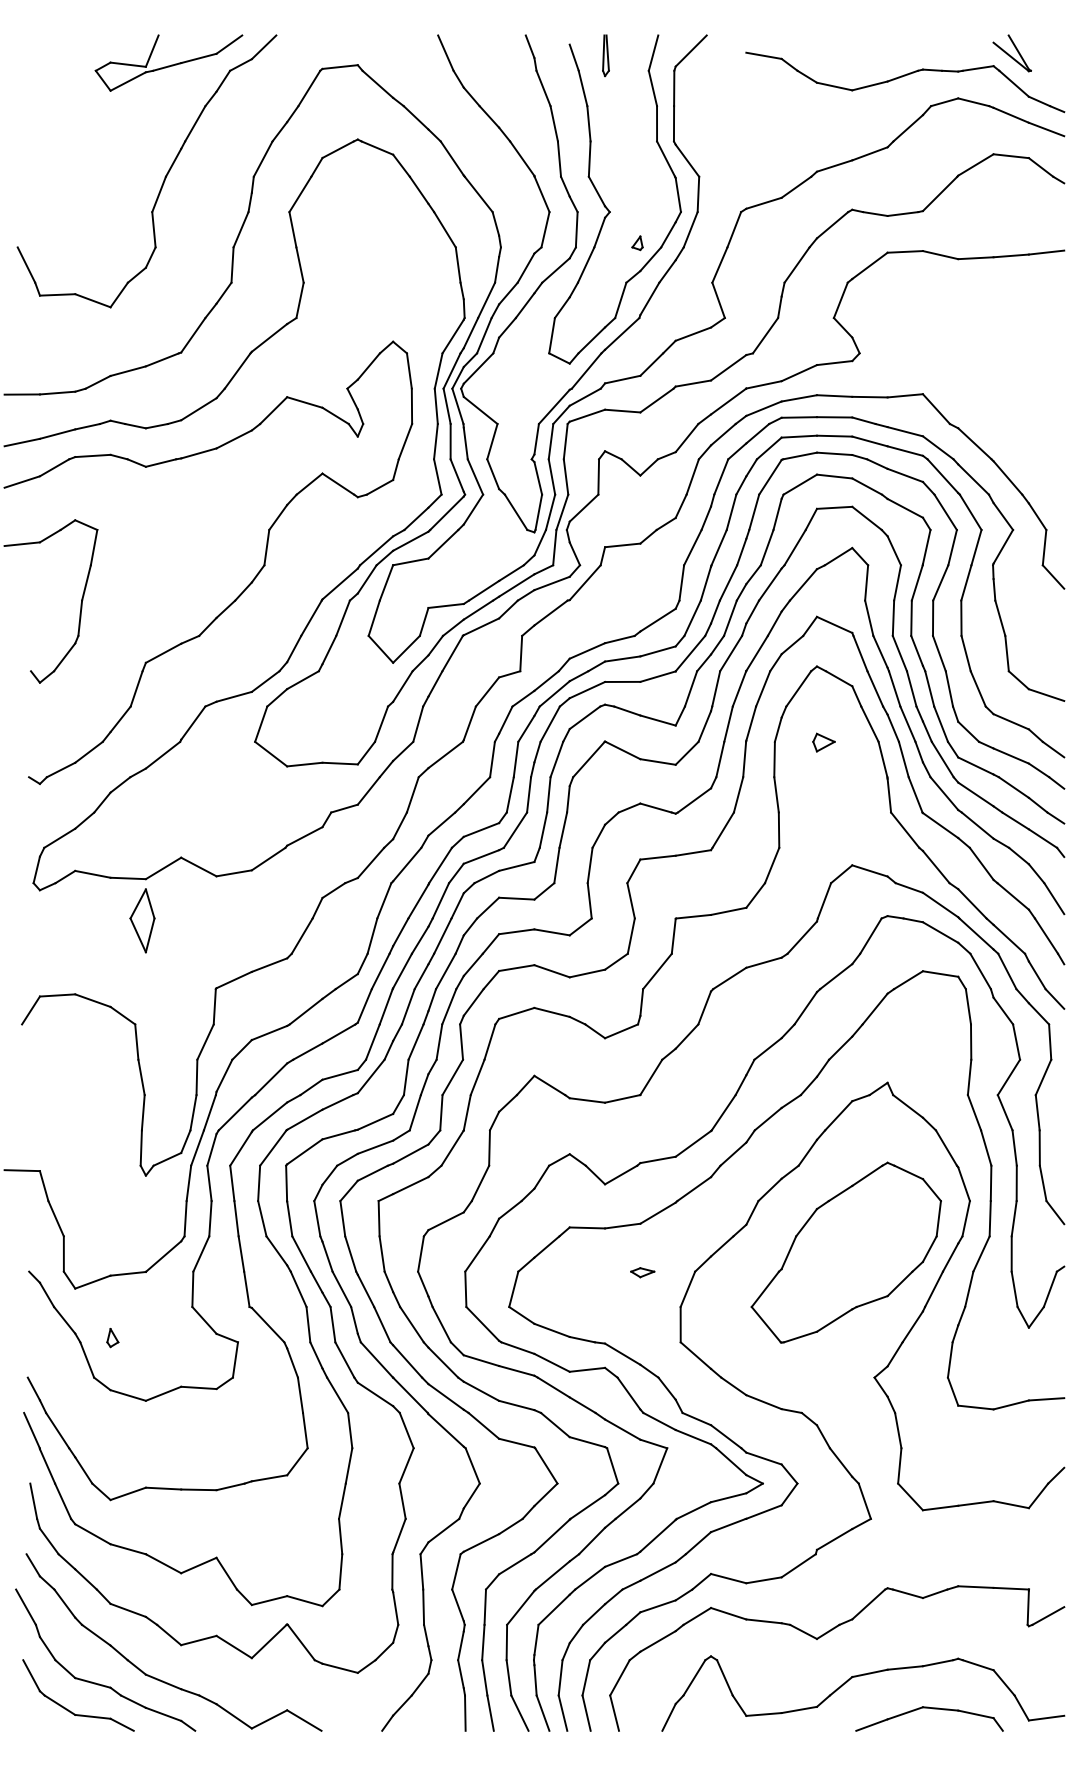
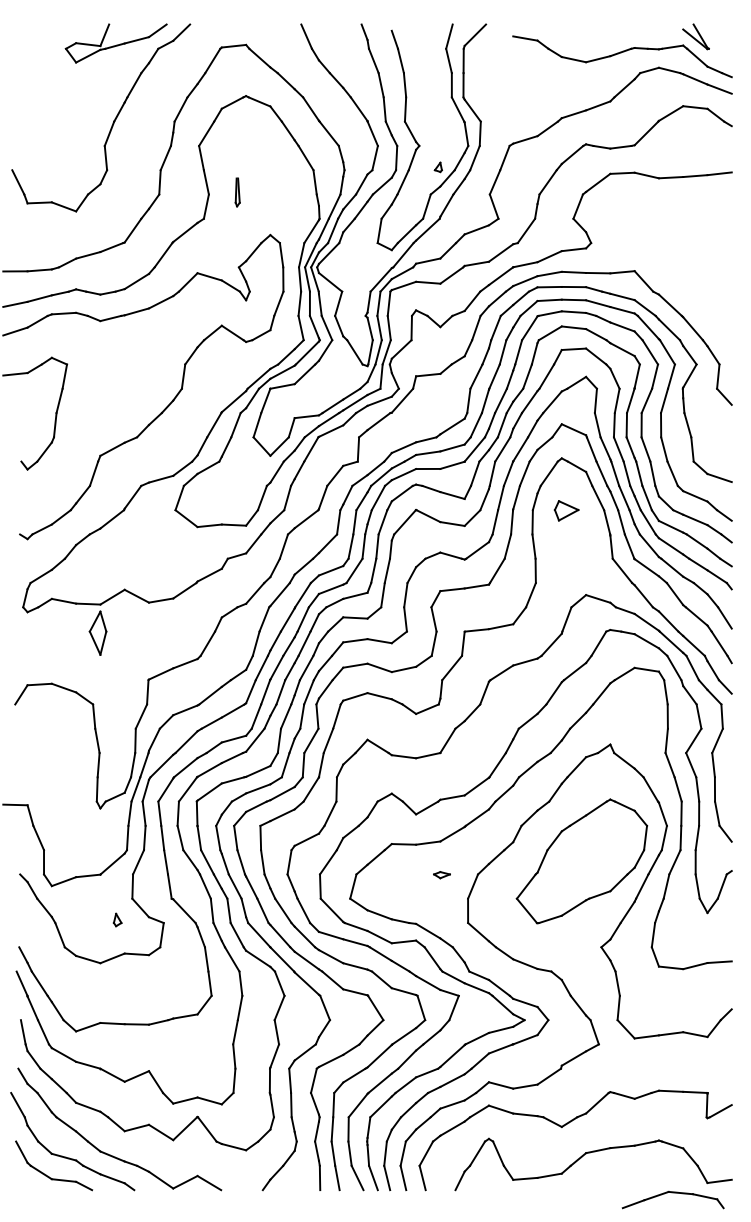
part: (605, 55) -> (237, 192), moved
part: (823, 742) -> (566, 510), size x1.6
part: (112, 1337) -> (117, 919), moved
part: (928, 1718) -> (672, 1199), moved

